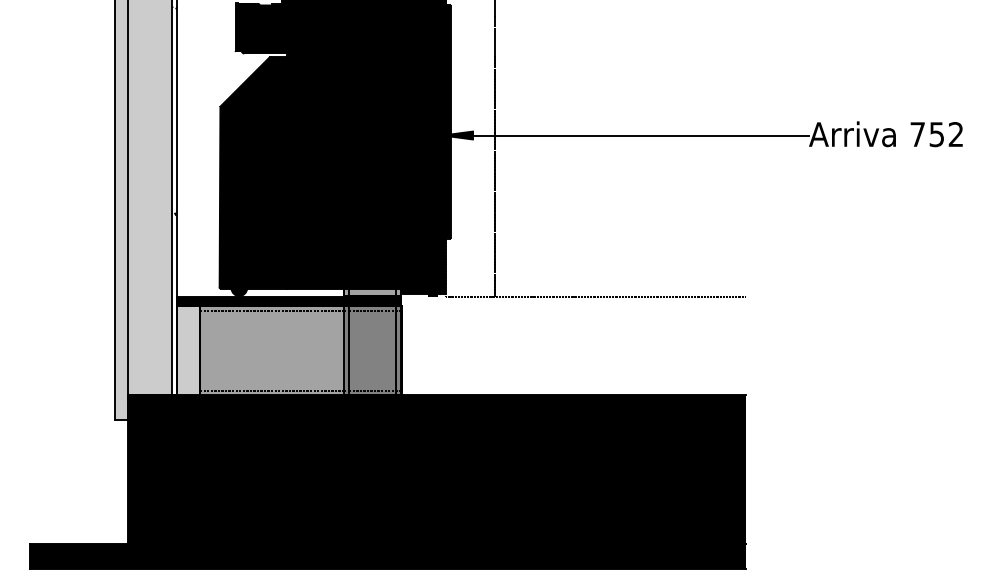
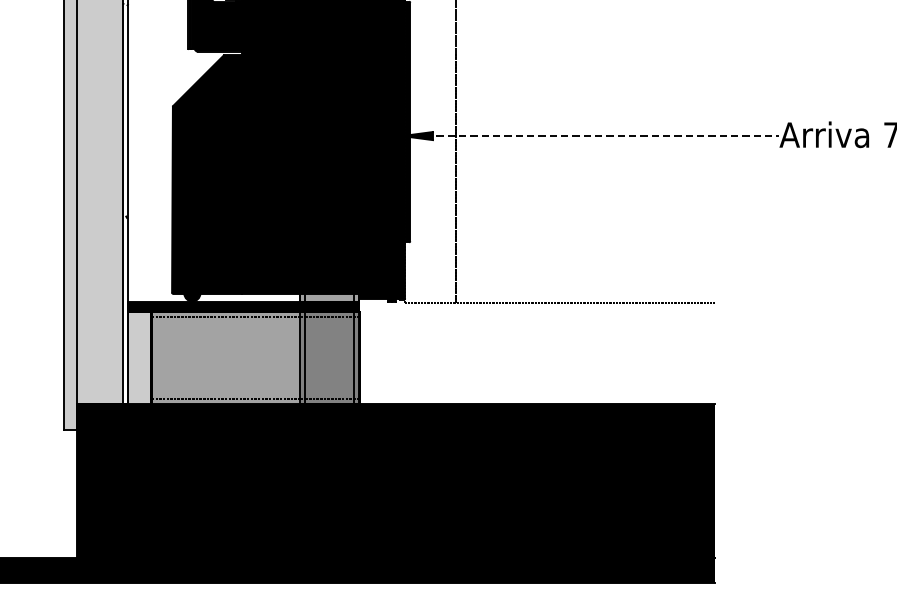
line: (625, 135) -> (590, 136), solid -> dashed

